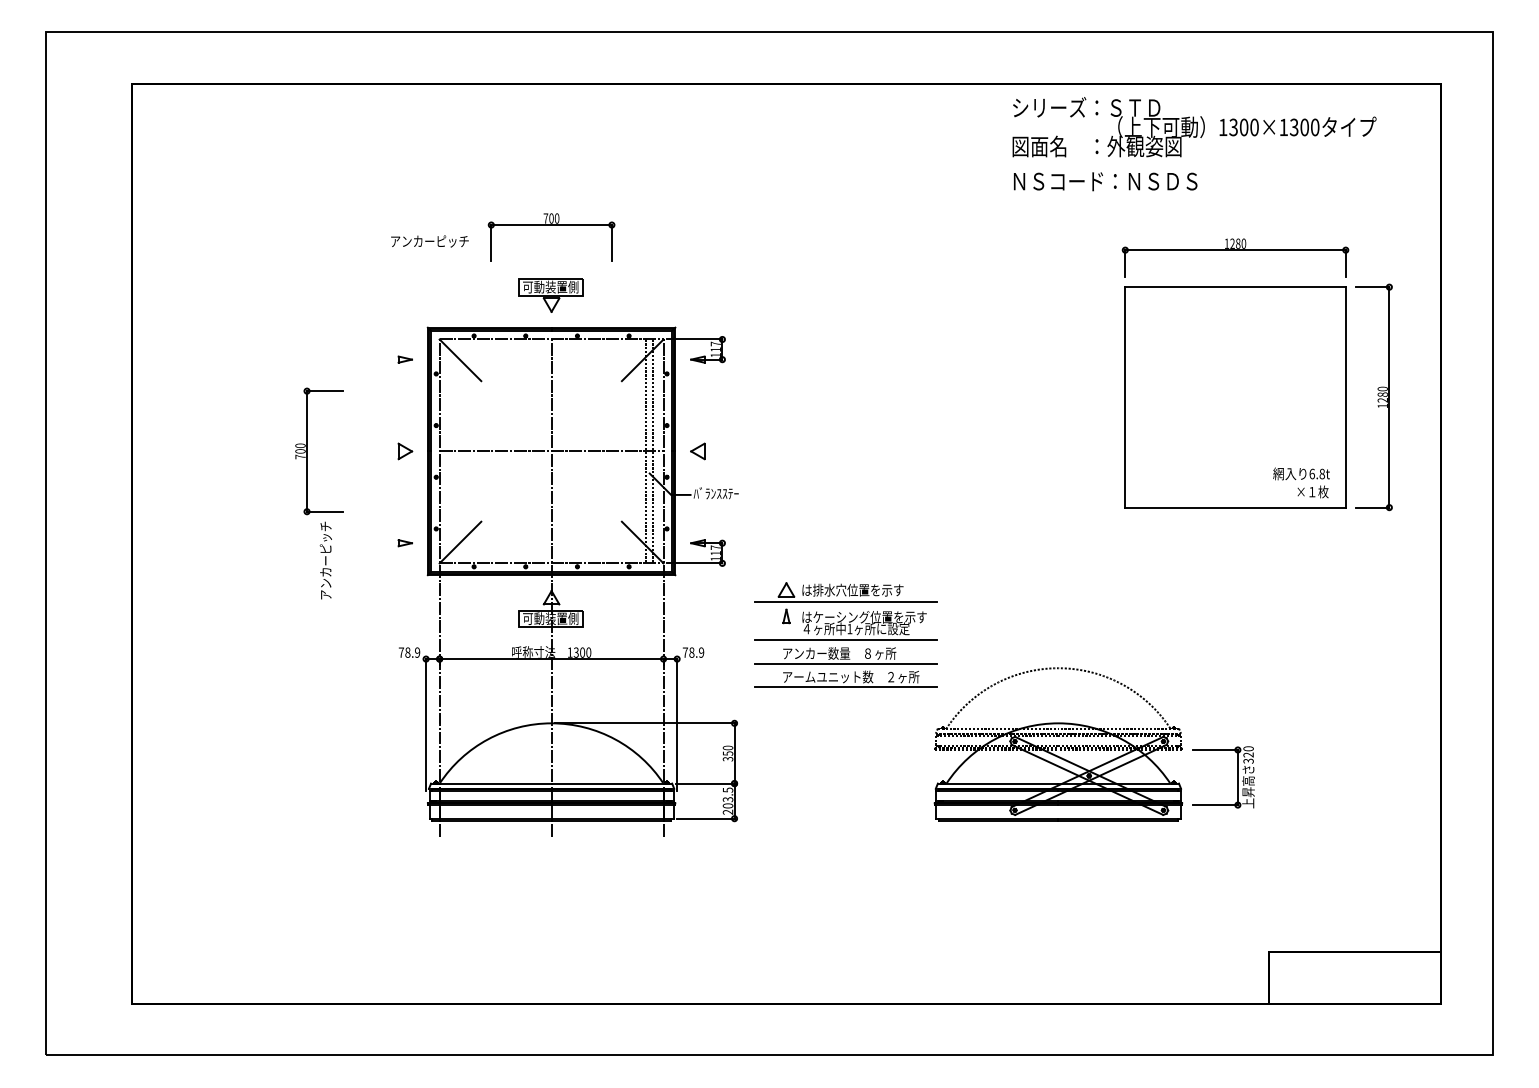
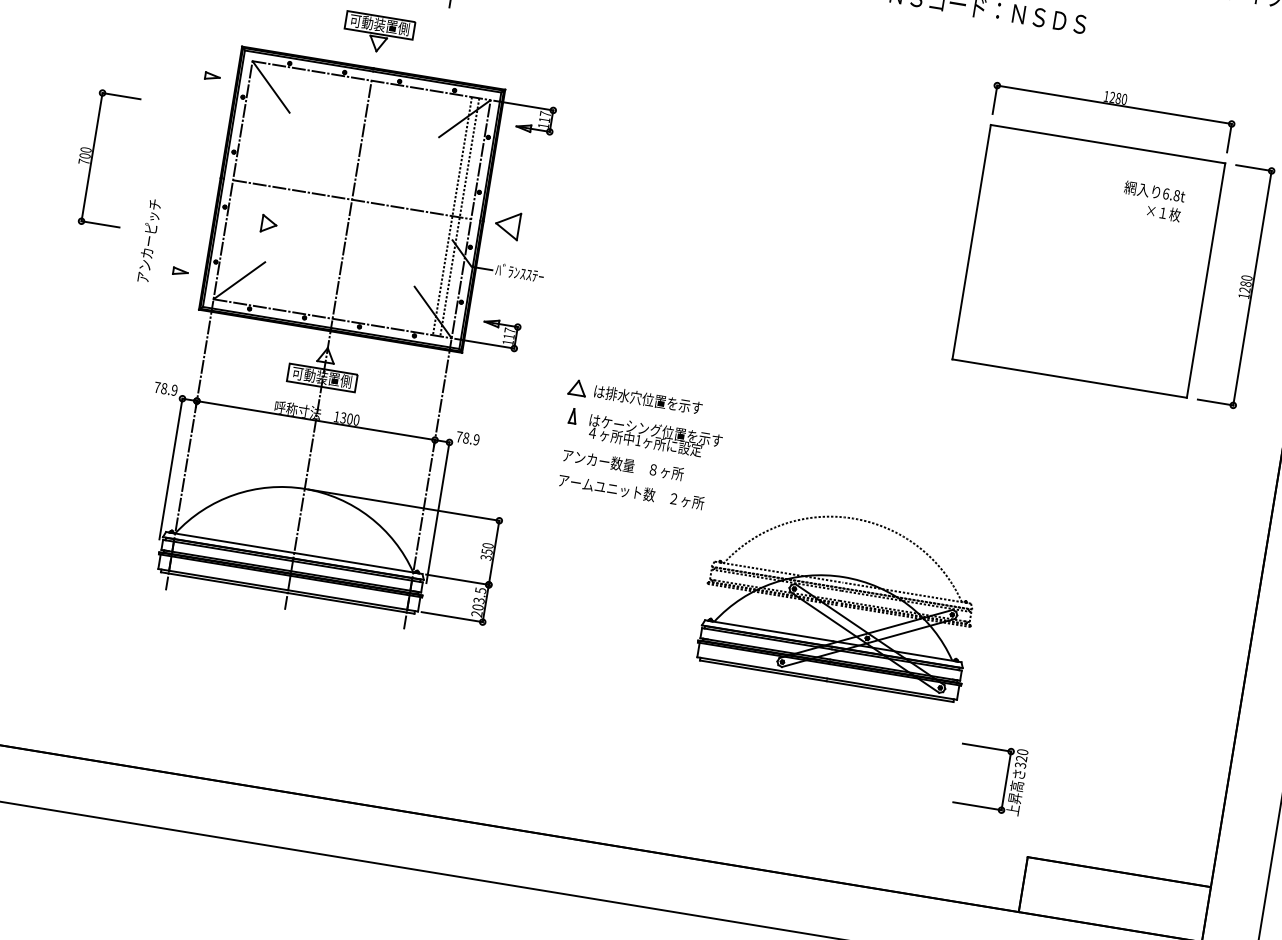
part: (405, 451) -> (269, 224), moved
part: (697, 451) -> (507, 225), size x1.6
text: (1301, 482) -> (1153, 201), moved
text: (325, 560) -> (148, 240), moved
line: (845, 601) -> (638, 410), removed
line: (845, 640) -> (631, 451), removed
line: (845, 663) -> (627, 476), removed
line: (845, 687) -> (623, 501), removed
part: (1237, 777) -> (1005, 780), moved

